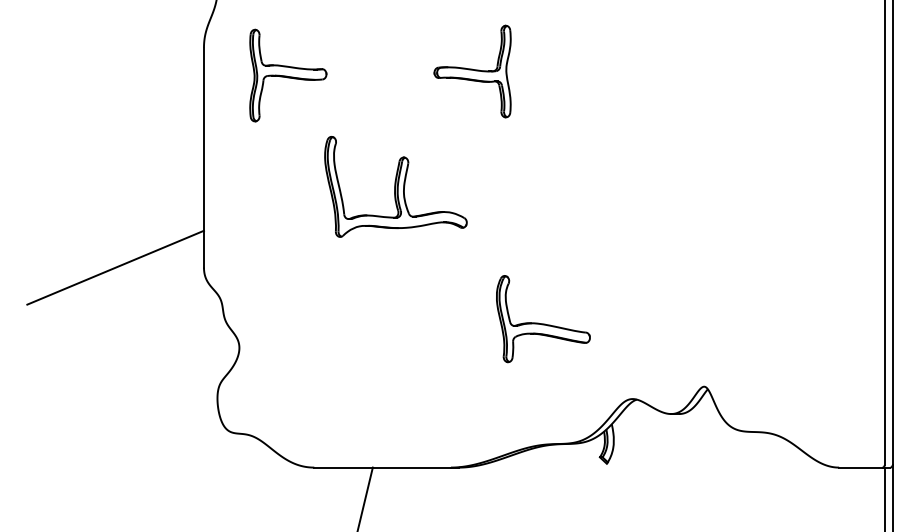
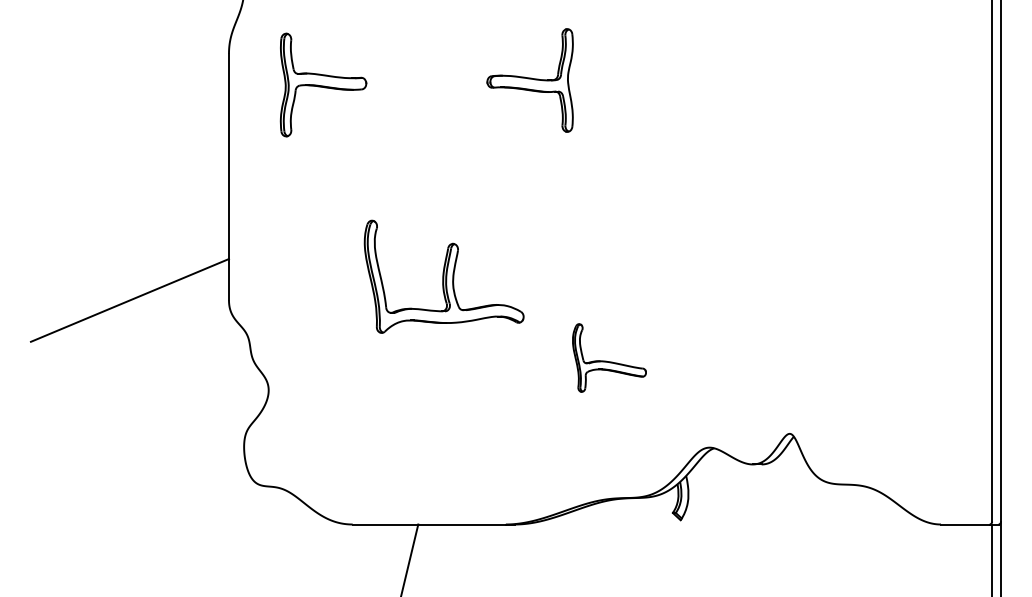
part: (395, 186) -> (443, 276), moved
part: (543, 318) -> (609, 357), size x0.7

